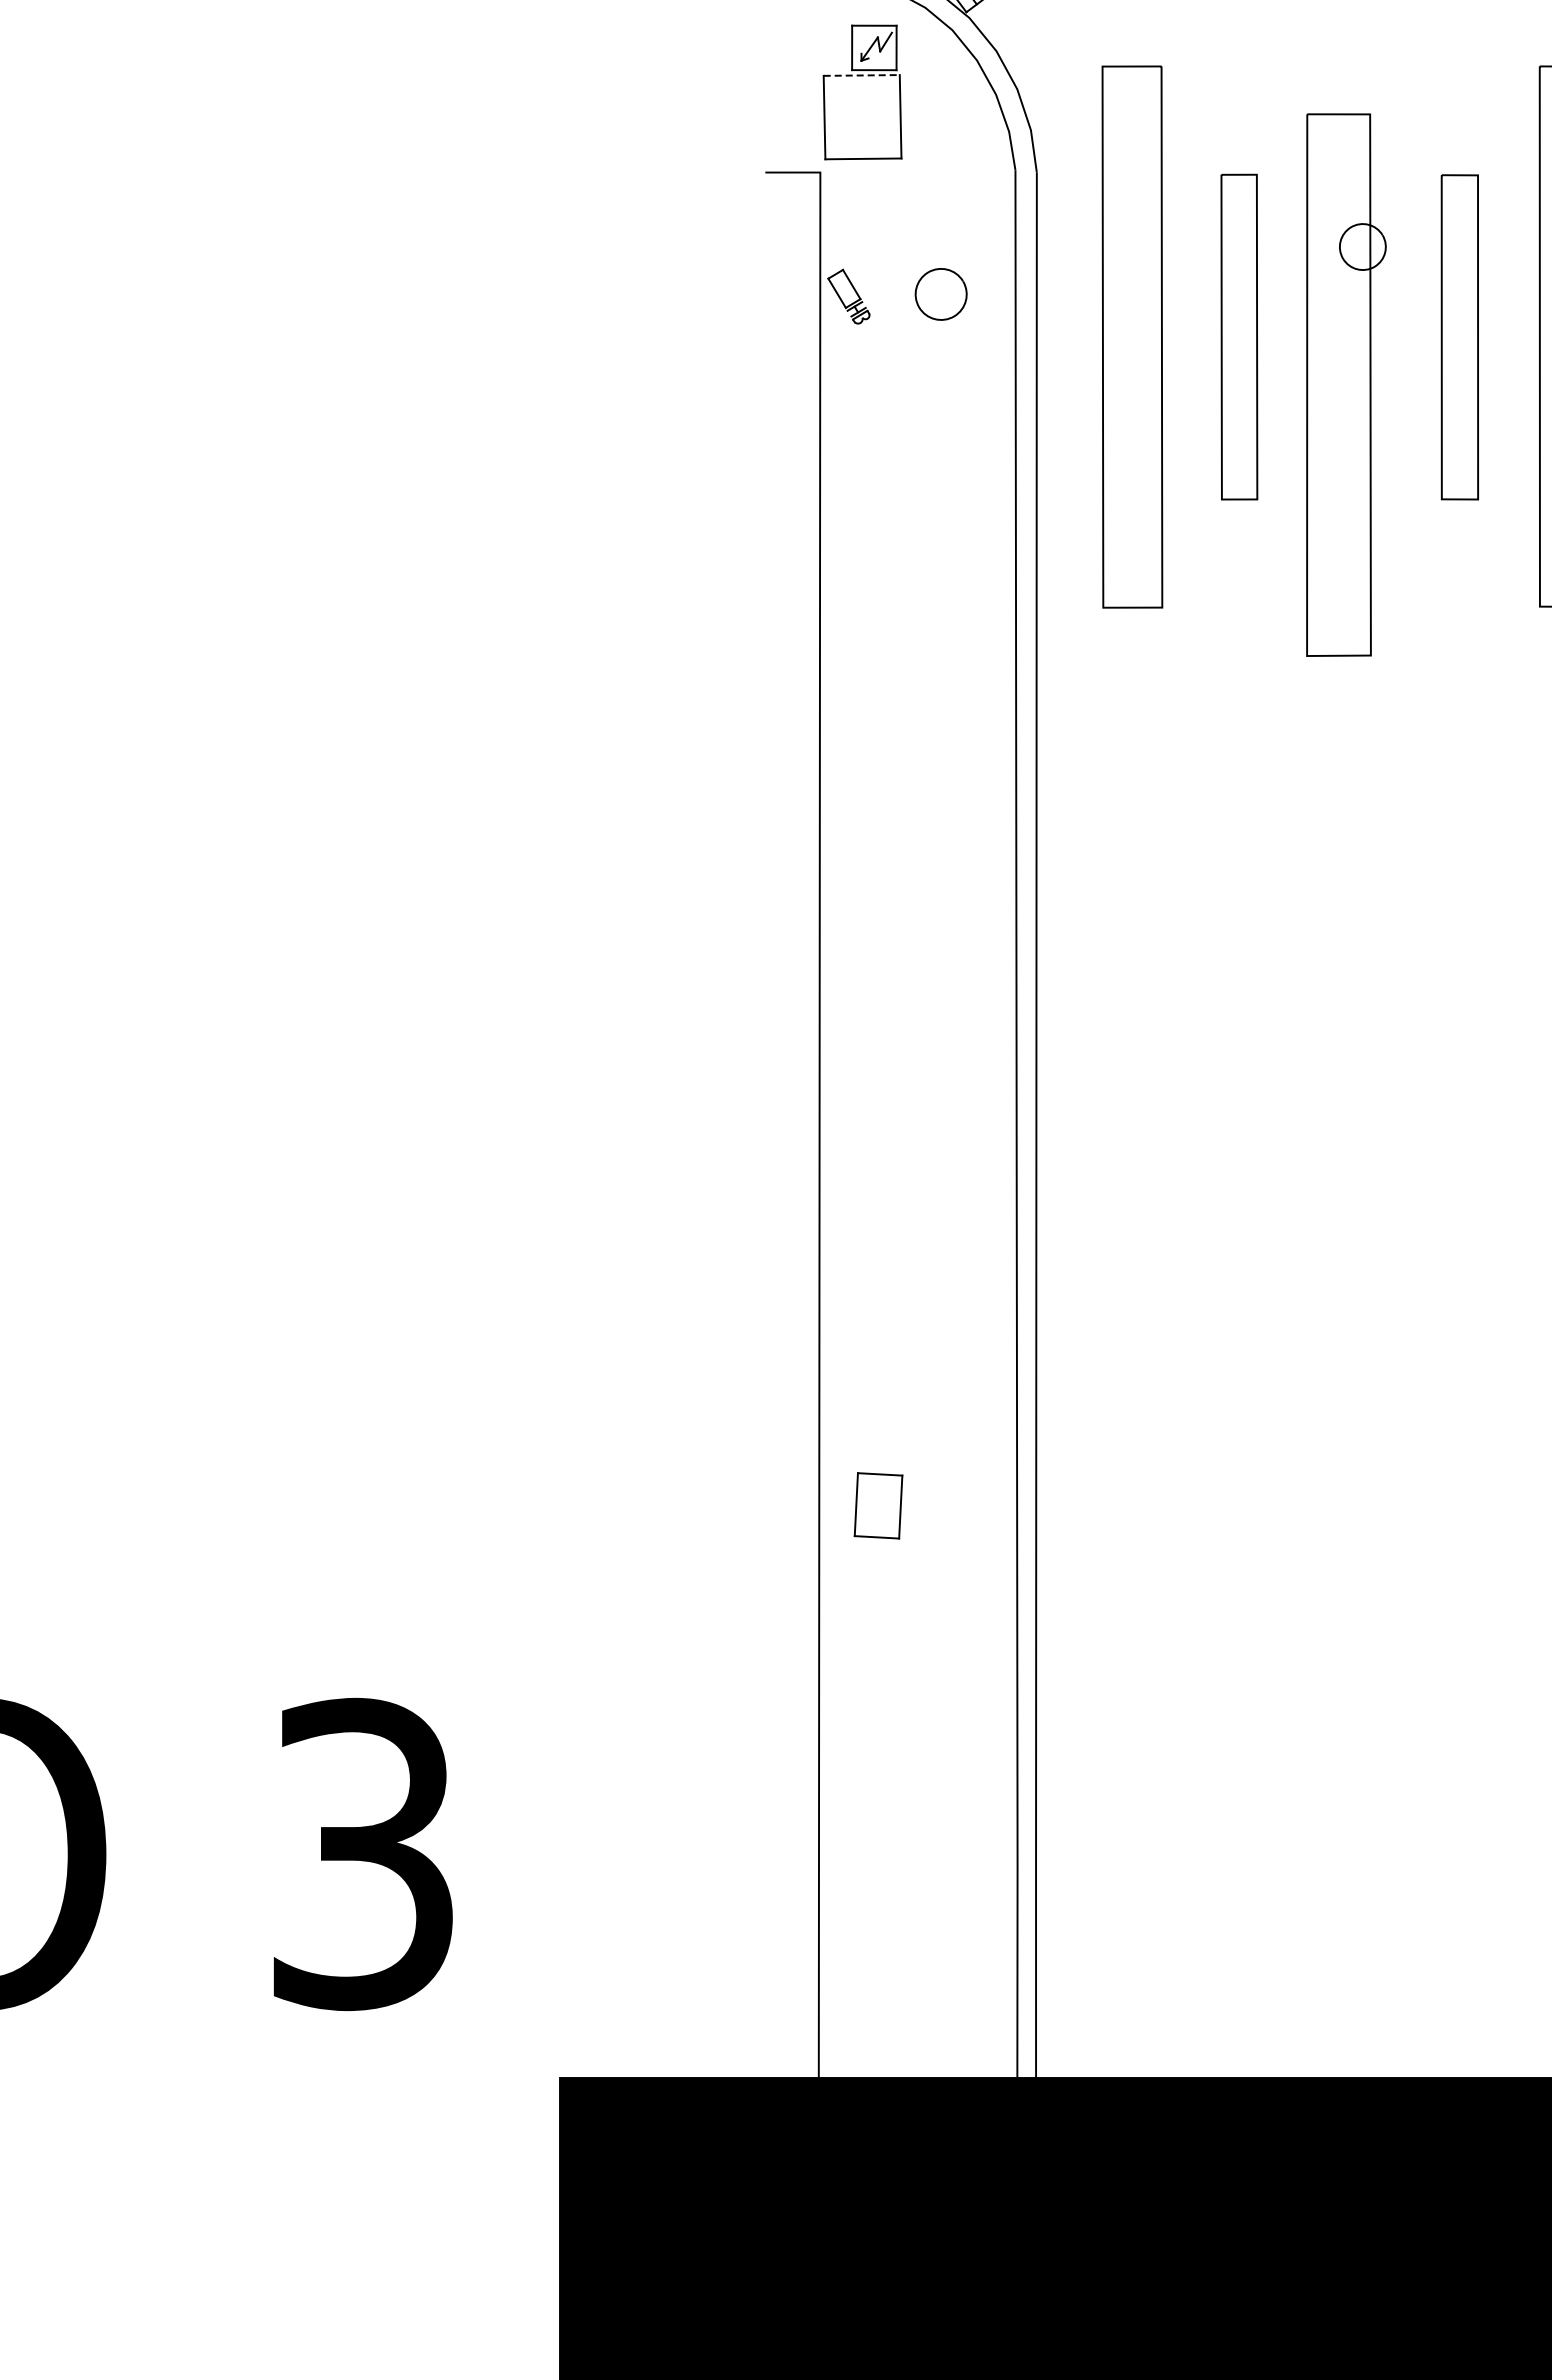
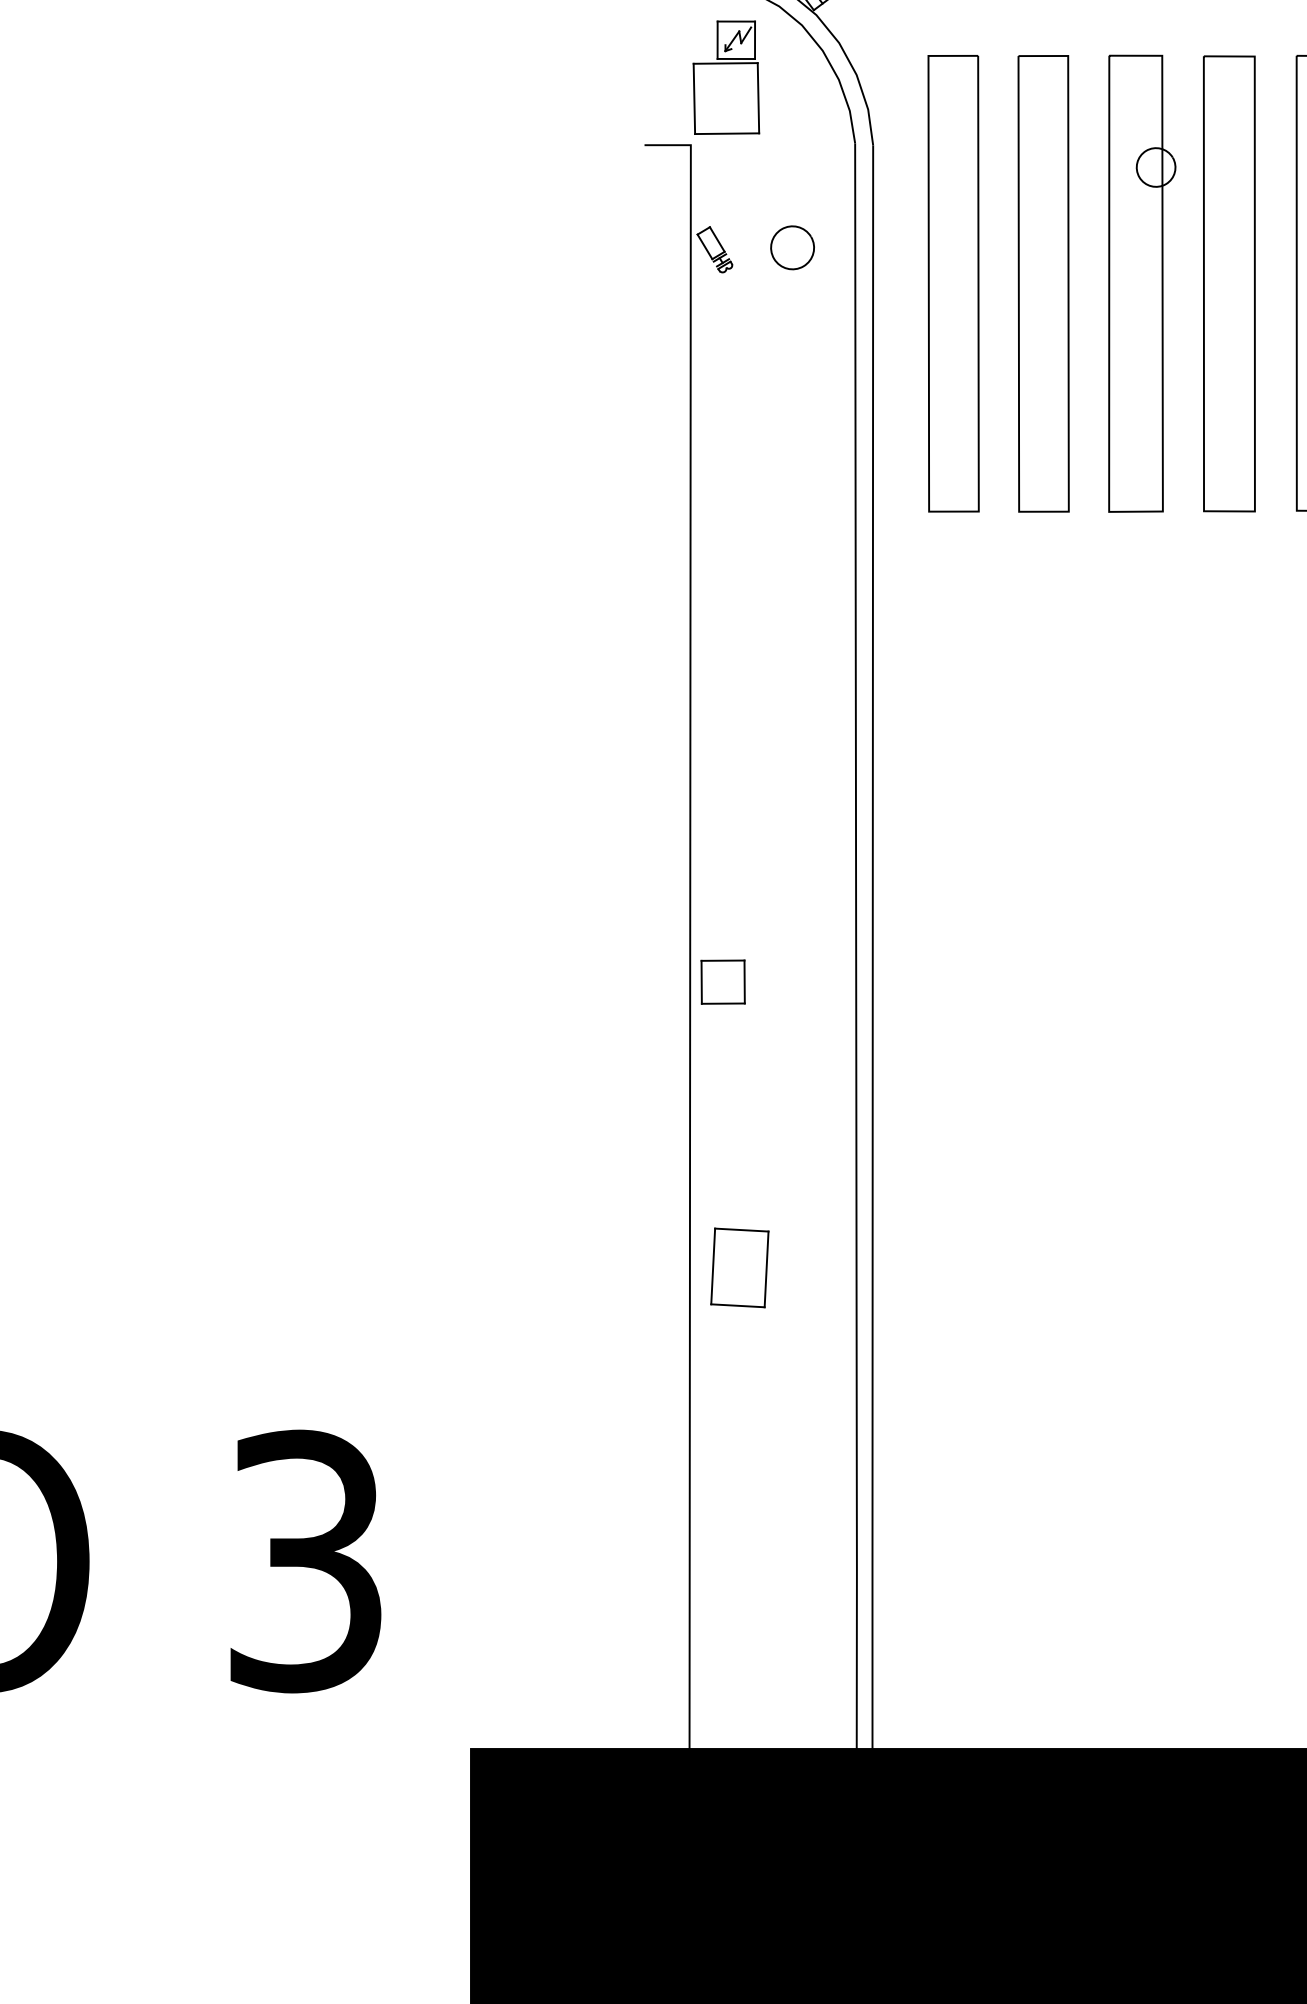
line: (862, 75) -> (726, 63), dashed -> solid
part: (1239, 336) -> (1043, 283), size x1.67
part: (1459, 337) -> (1229, 284), size x1.67
part: (1346, 384) -> (1142, 283), moved
part: (858, 1166) -> (722, 982), added
part: (878, 1505) -> (739, 1267), size x1.43

